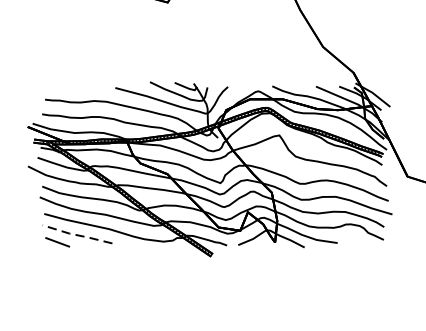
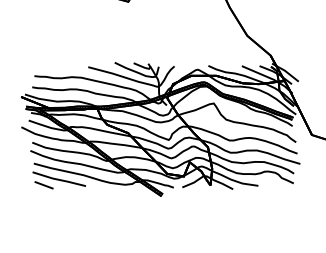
line: (76, 234) -> (58, 179), dashed -> solid

